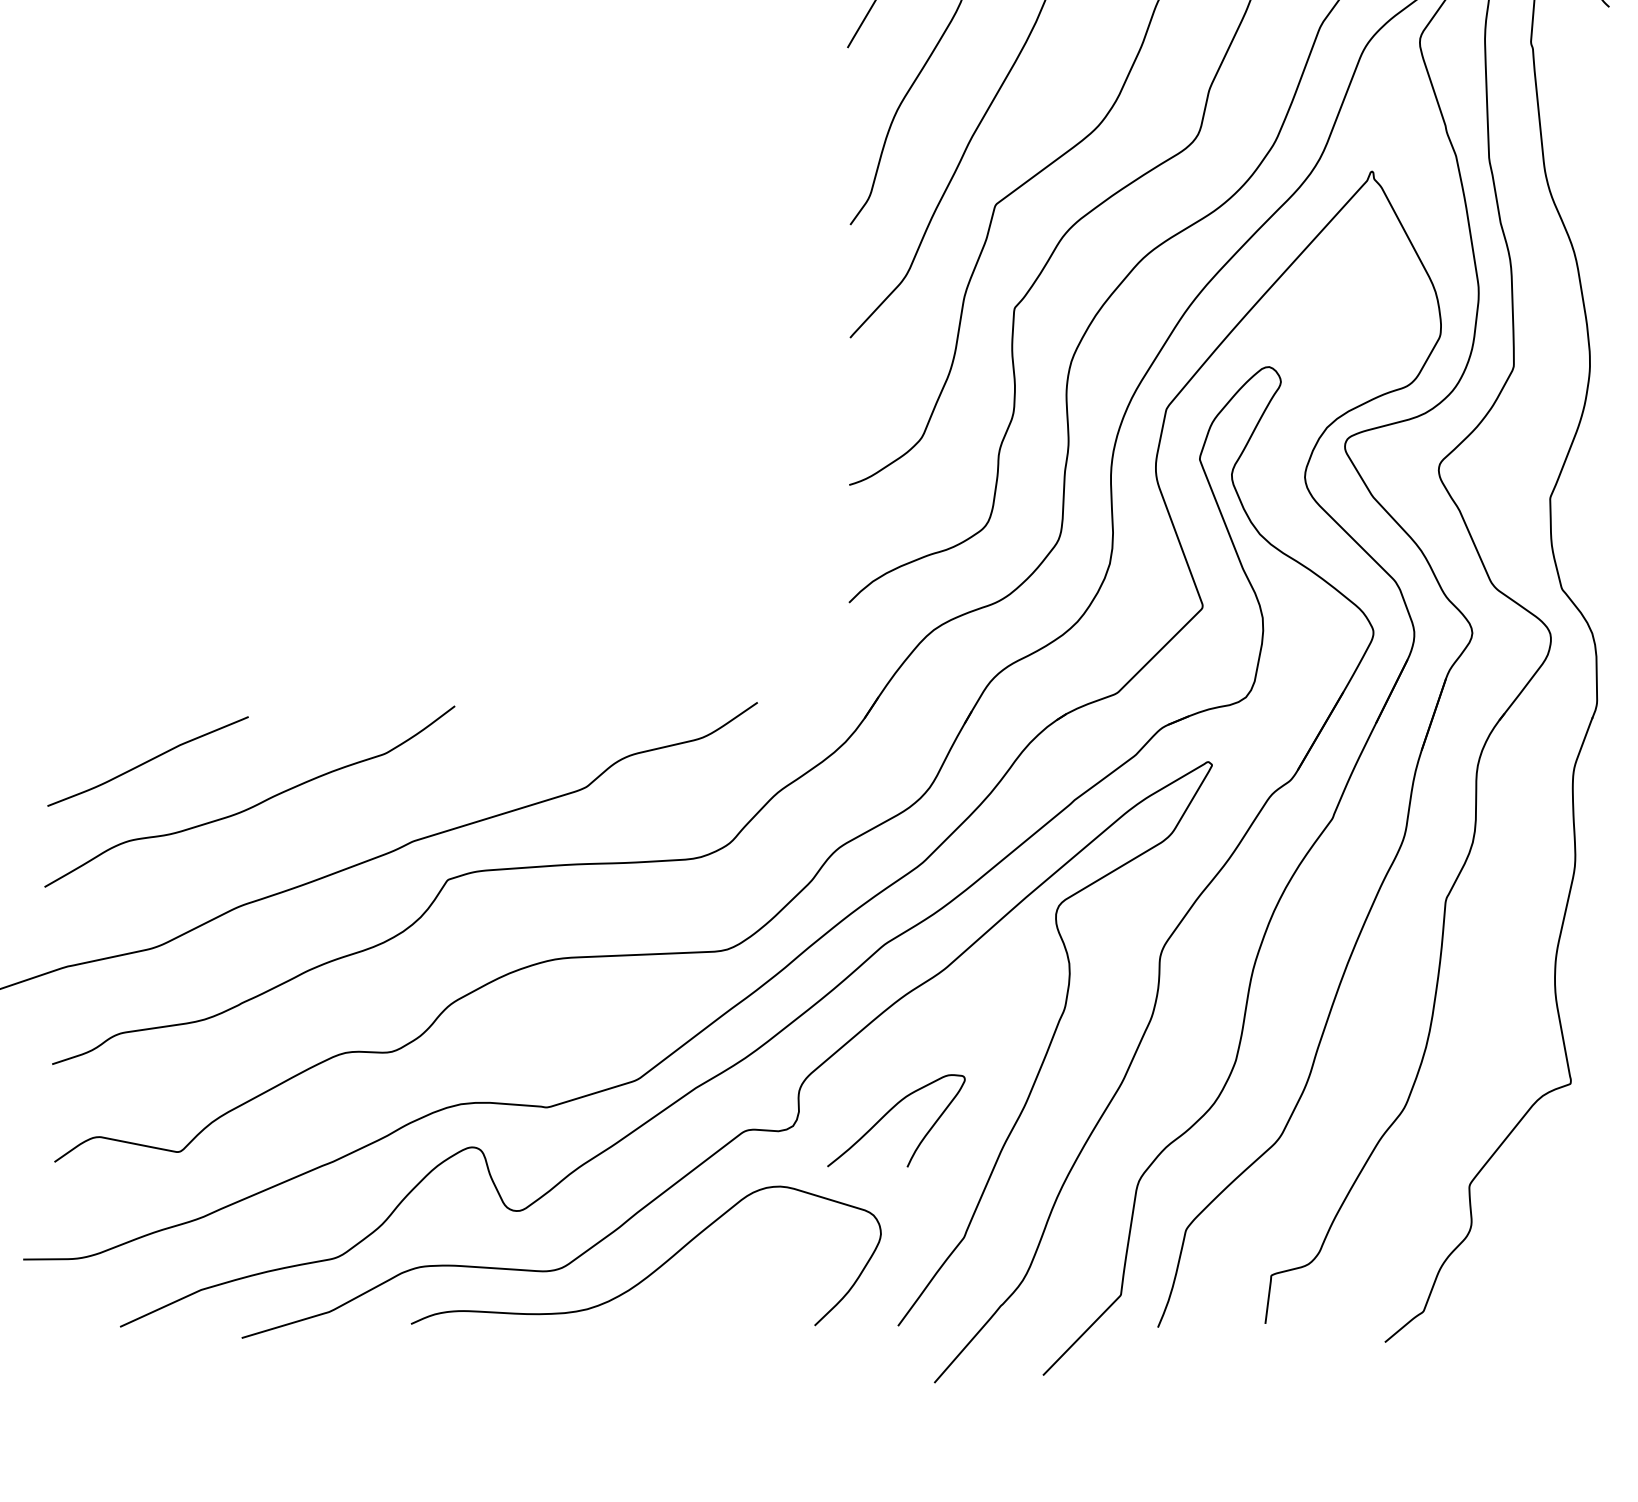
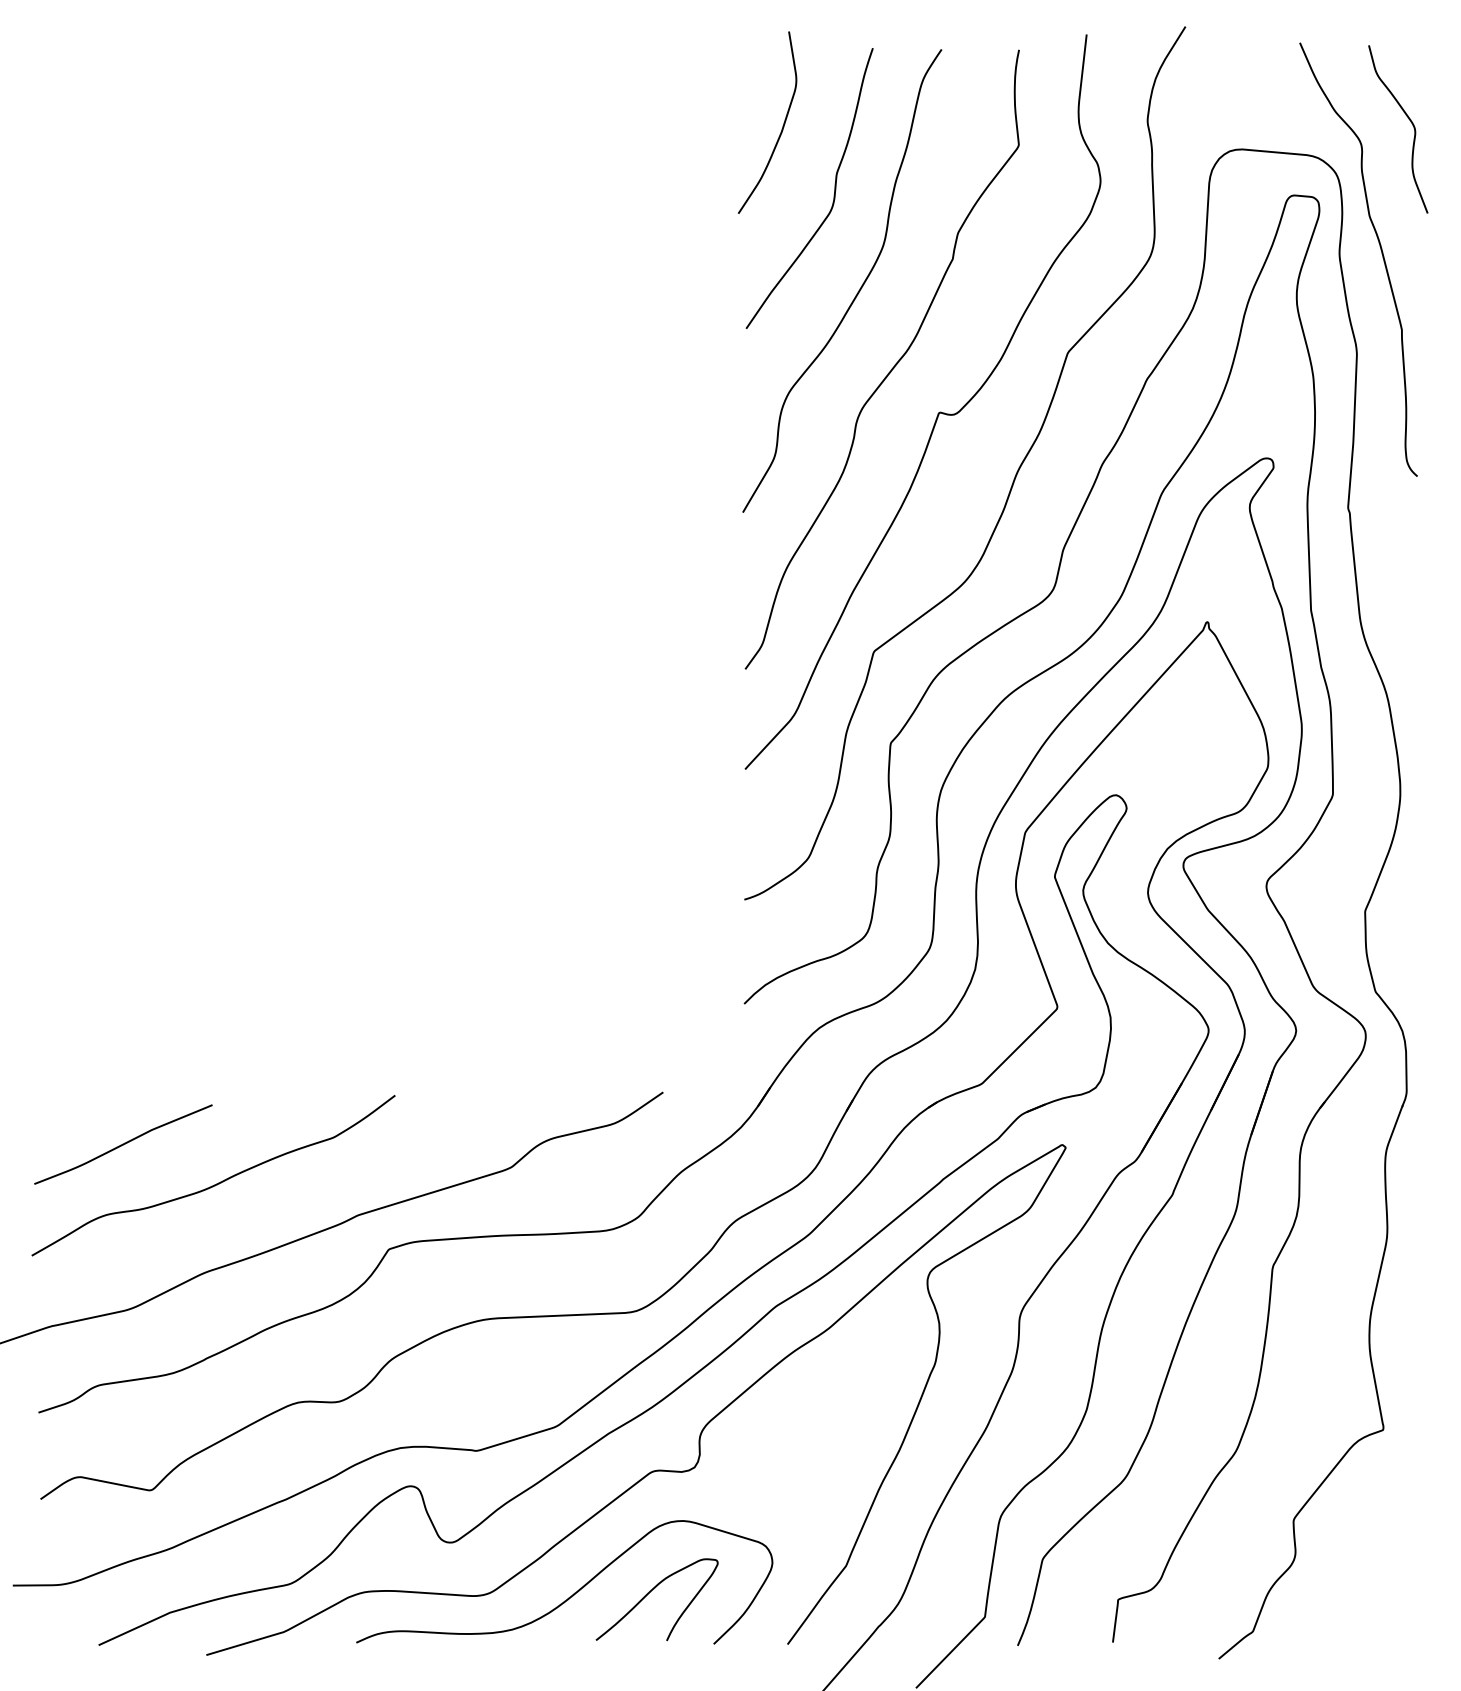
curve: (888, 1112) -> (650, 1592), moved

